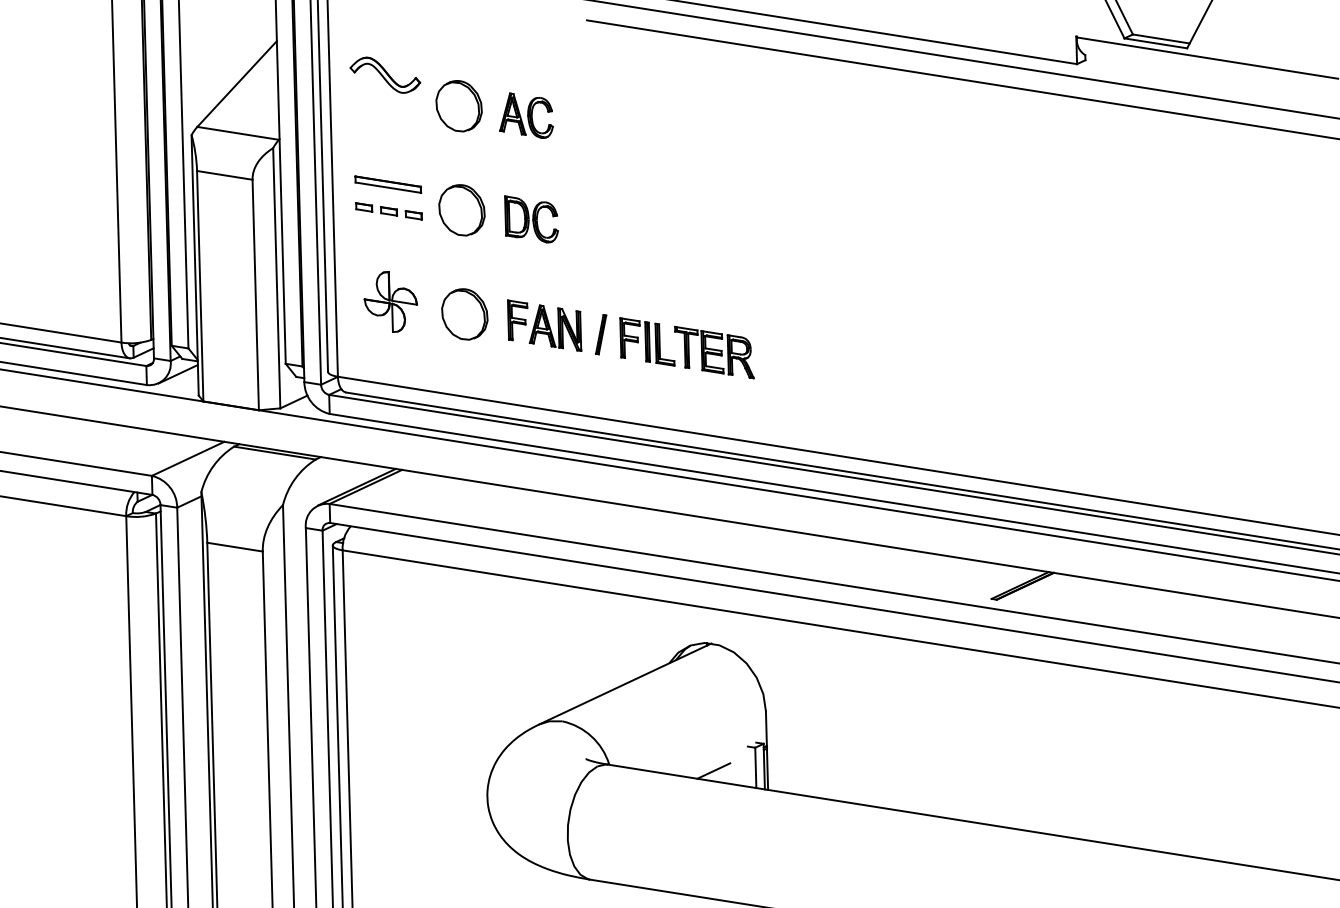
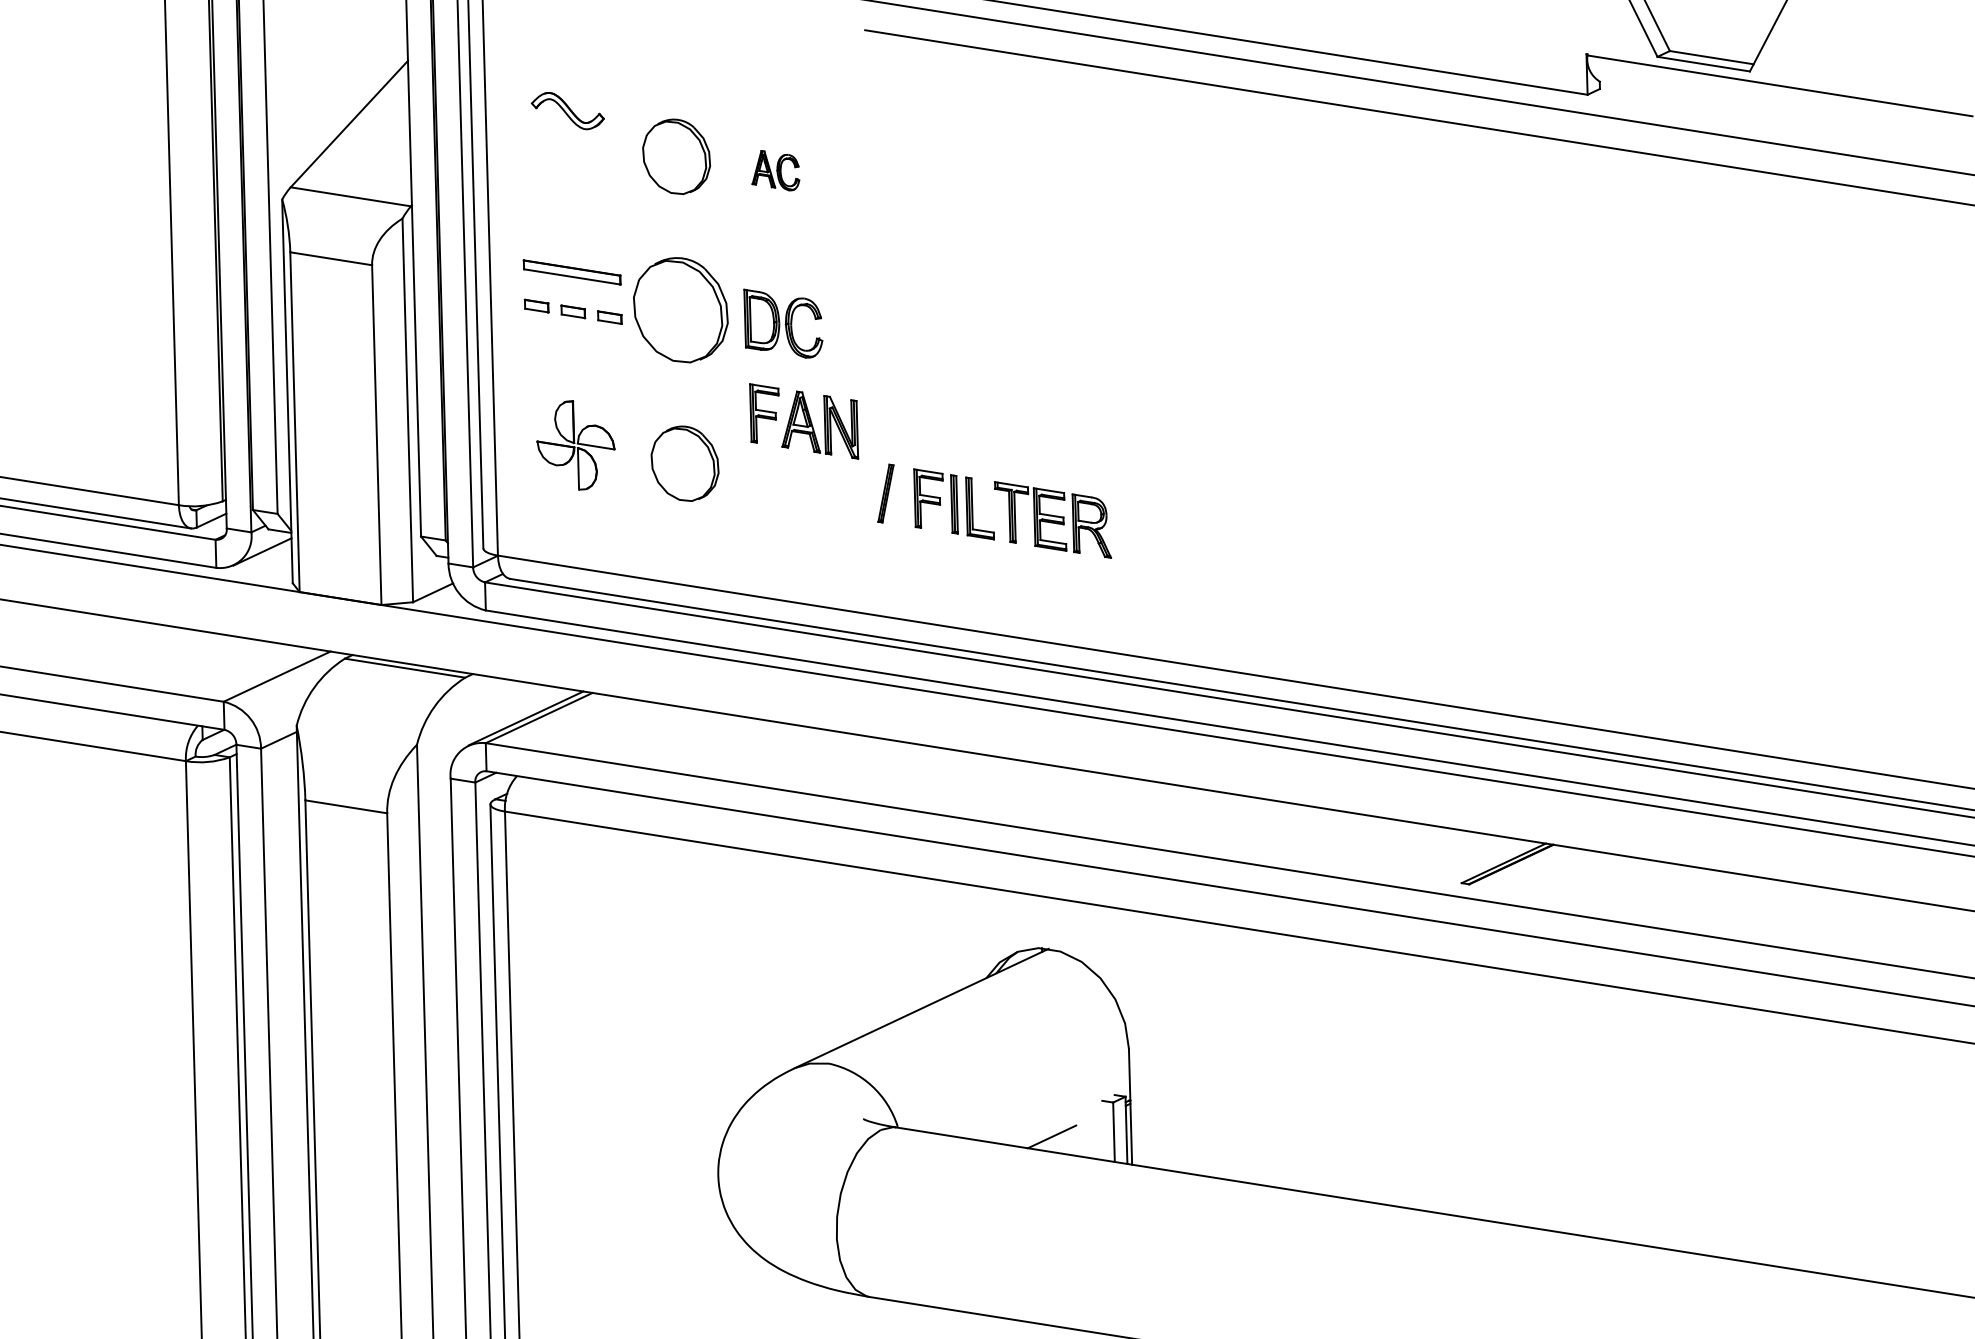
part: (385, 74) -> (568, 110), size x0.7
part: (526, 115) -> (775, 170), size x0.6
part: (461, 210) -> (680, 310), size x1.4
part: (544, 325) -> (803, 421), moved

